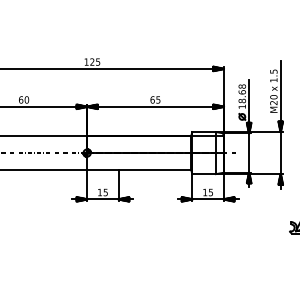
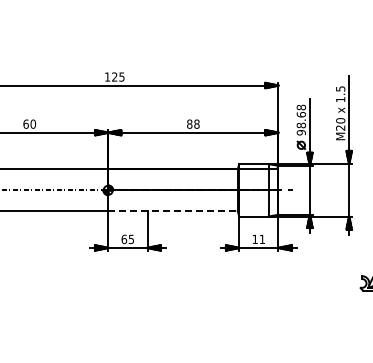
text: (155, 99) -> (193, 123), 65 -> 88
text: (242, 106) -> (301, 132), 18.68 -> 98.68
line: (139, 170) -> (173, 211), solid -> dashed
text: (100, 192) -> (124, 239), 15 -> 65
text: (210, 192) -> (261, 239), 15 -> 11

